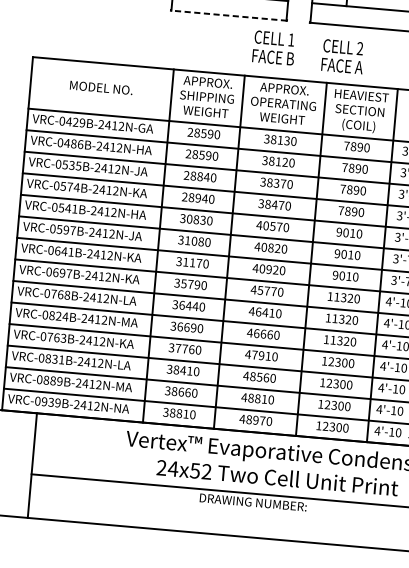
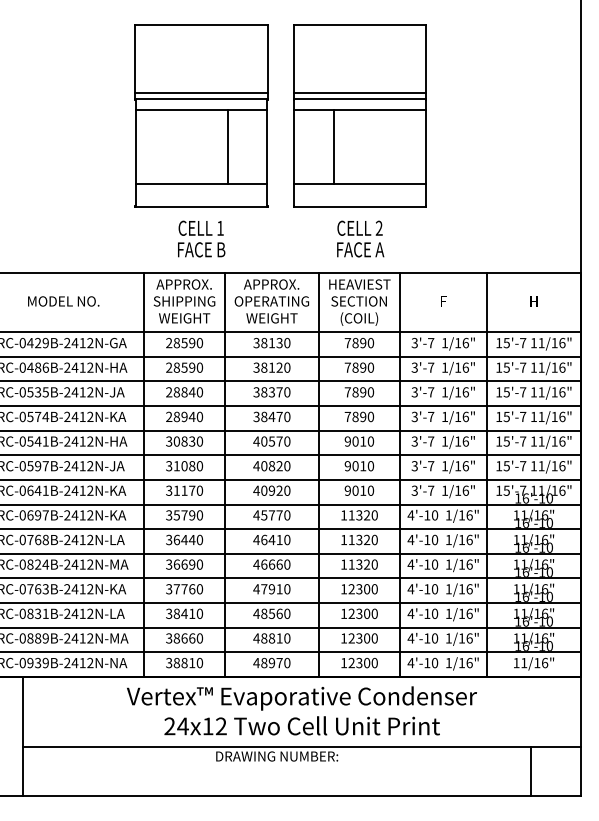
line: (228, 15) -> (200, 206), dashed -> solid
text: (274, 47) -> (201, 238), moved
text: (342, 56) -> (360, 238), moved
text: (194, 470) -> (207, 726), 24x52 -> 24x12

